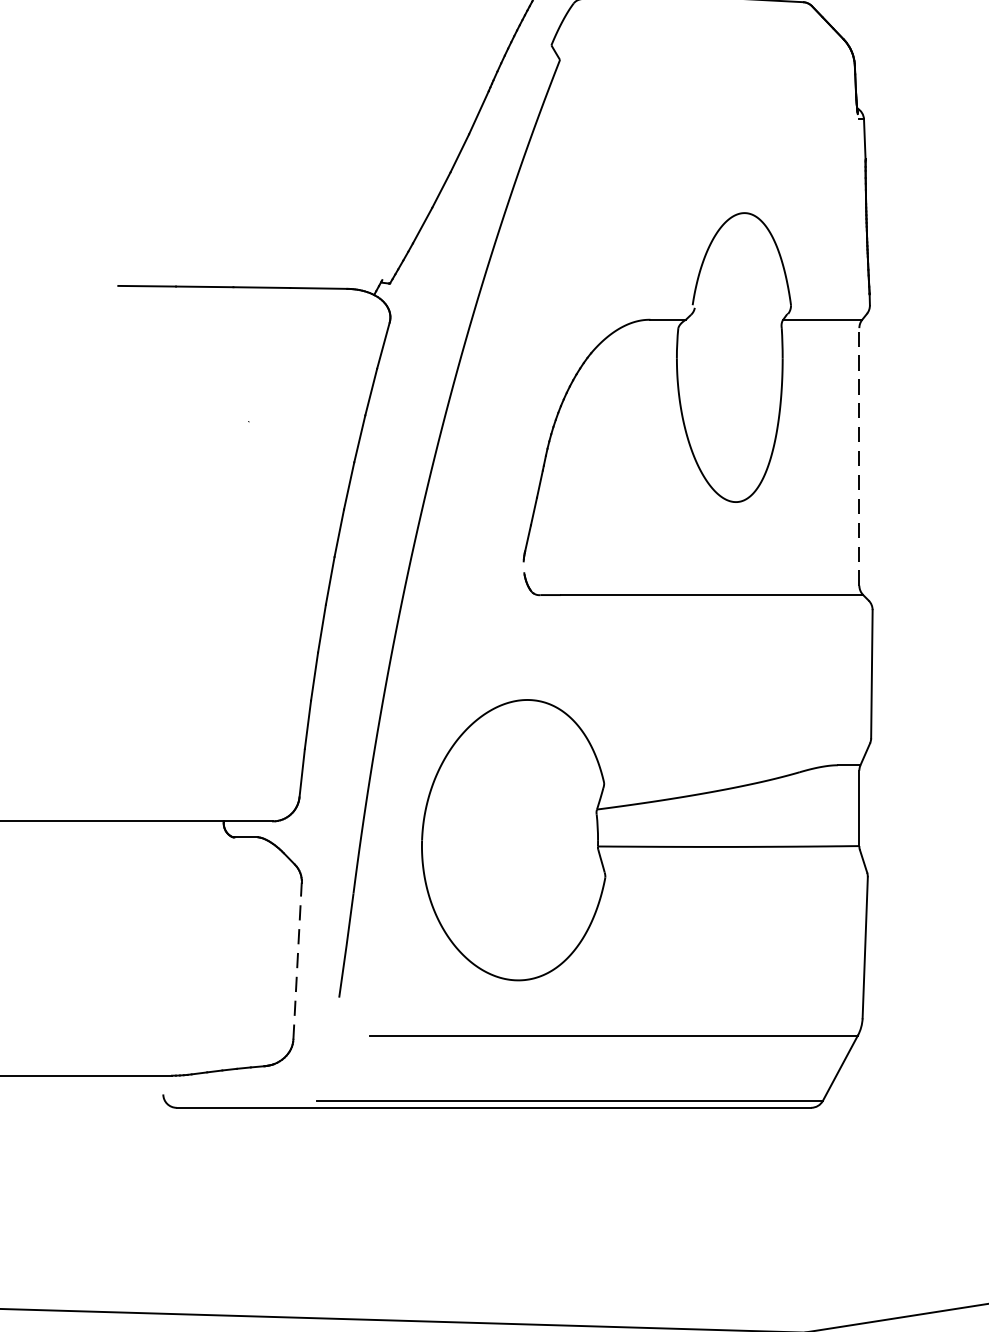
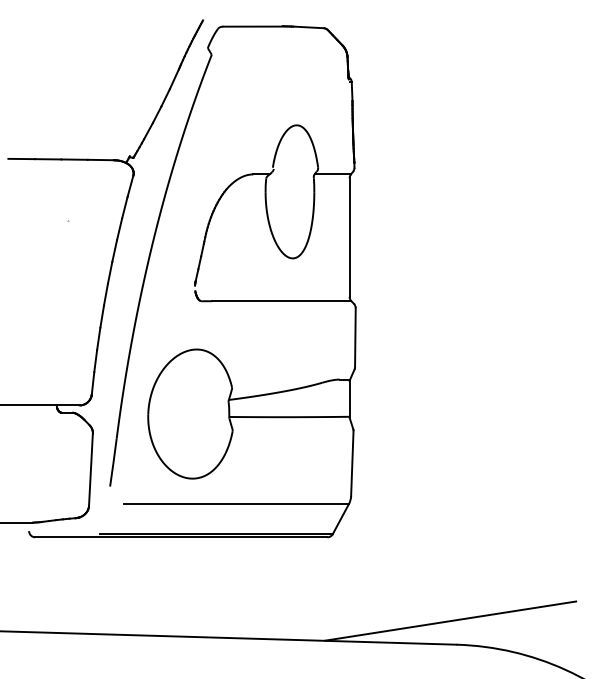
line: (859, 456) -> (349, 237), dashed -> solid
line: (296, 960) -> (90, 469), dashed -> solid

